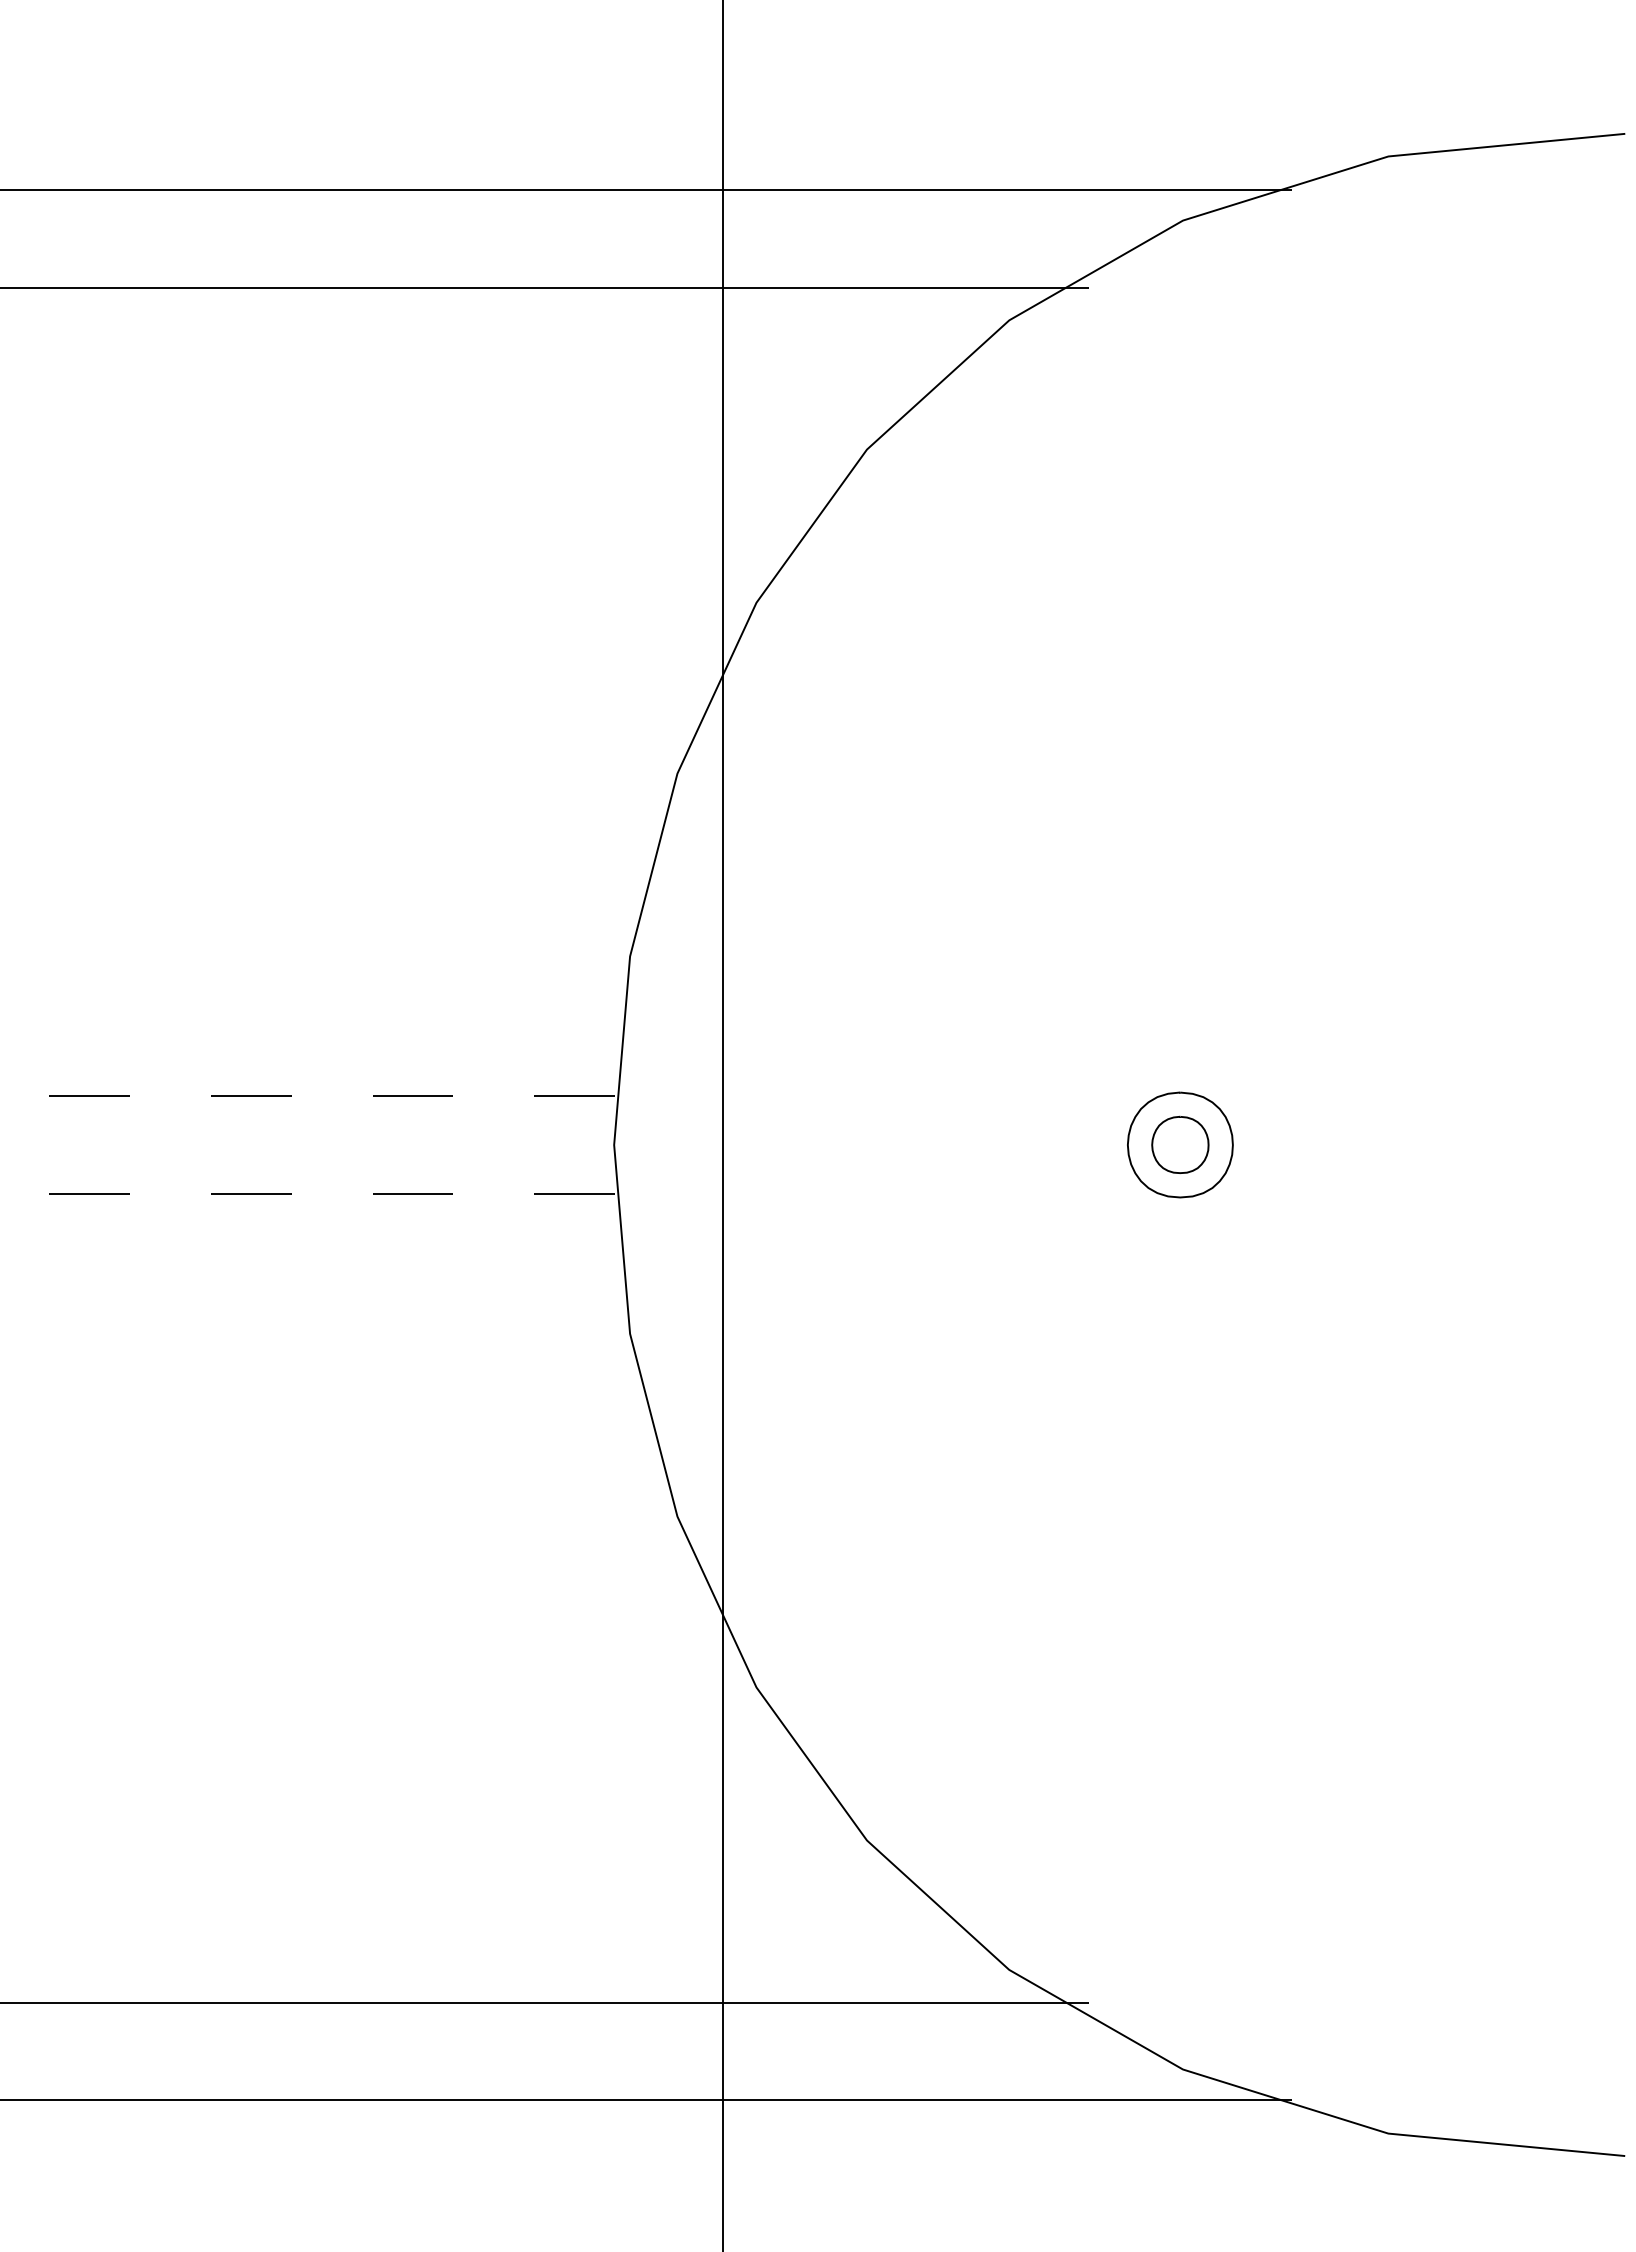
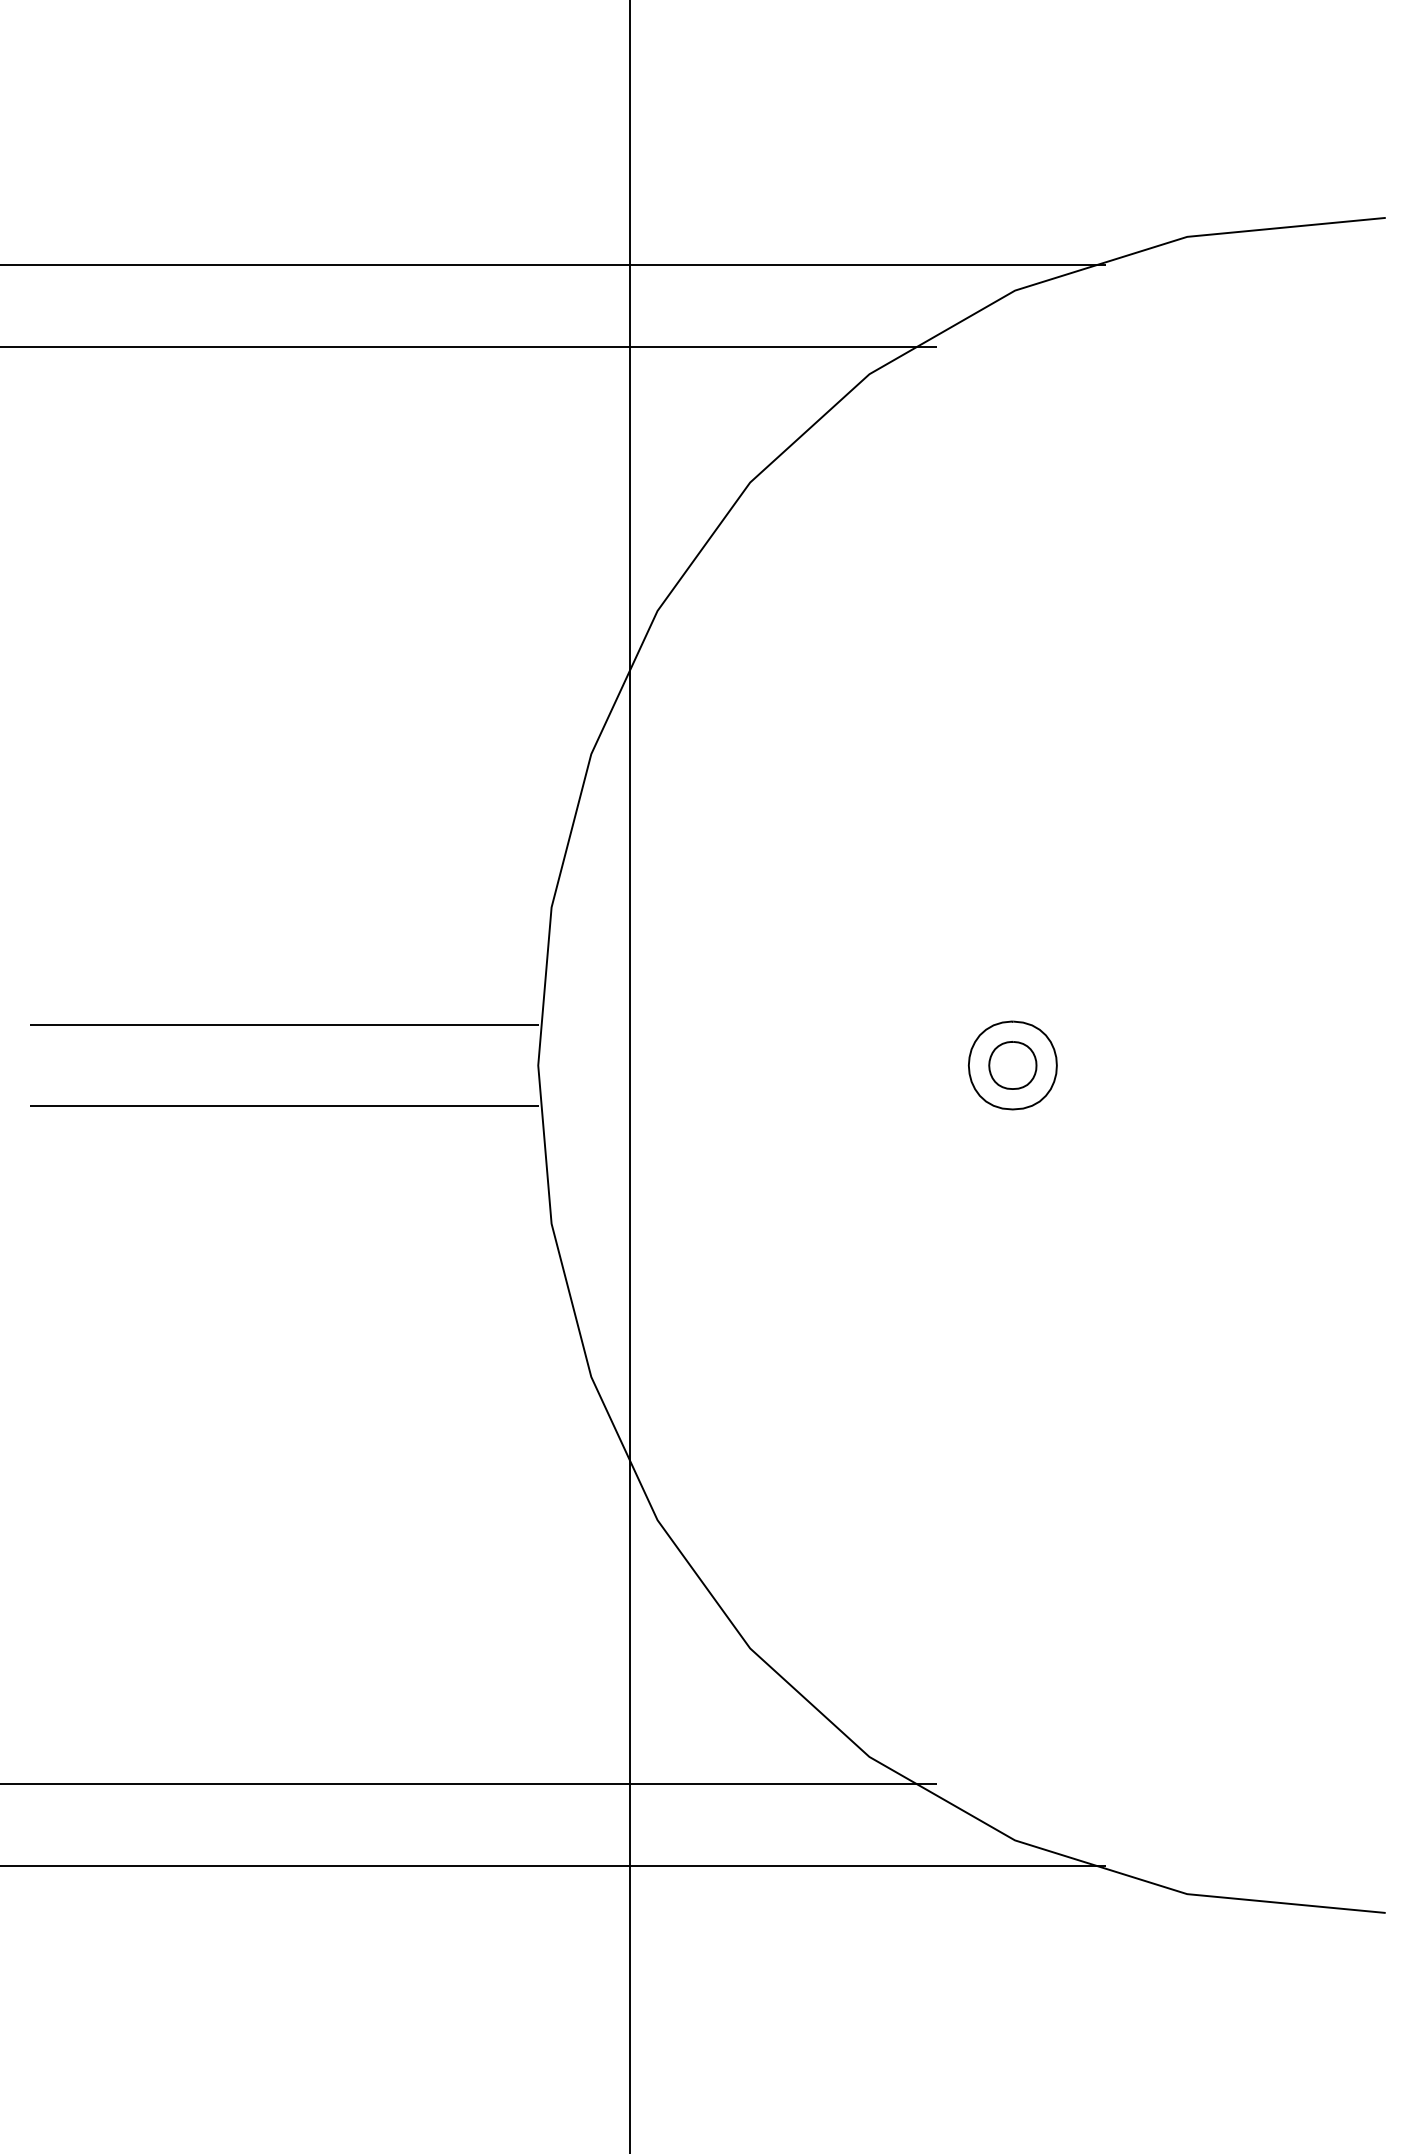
line: (311, 1096) -> (284, 1024), dashed -> solid
line: (311, 1193) -> (284, 1106), dashed -> solid

